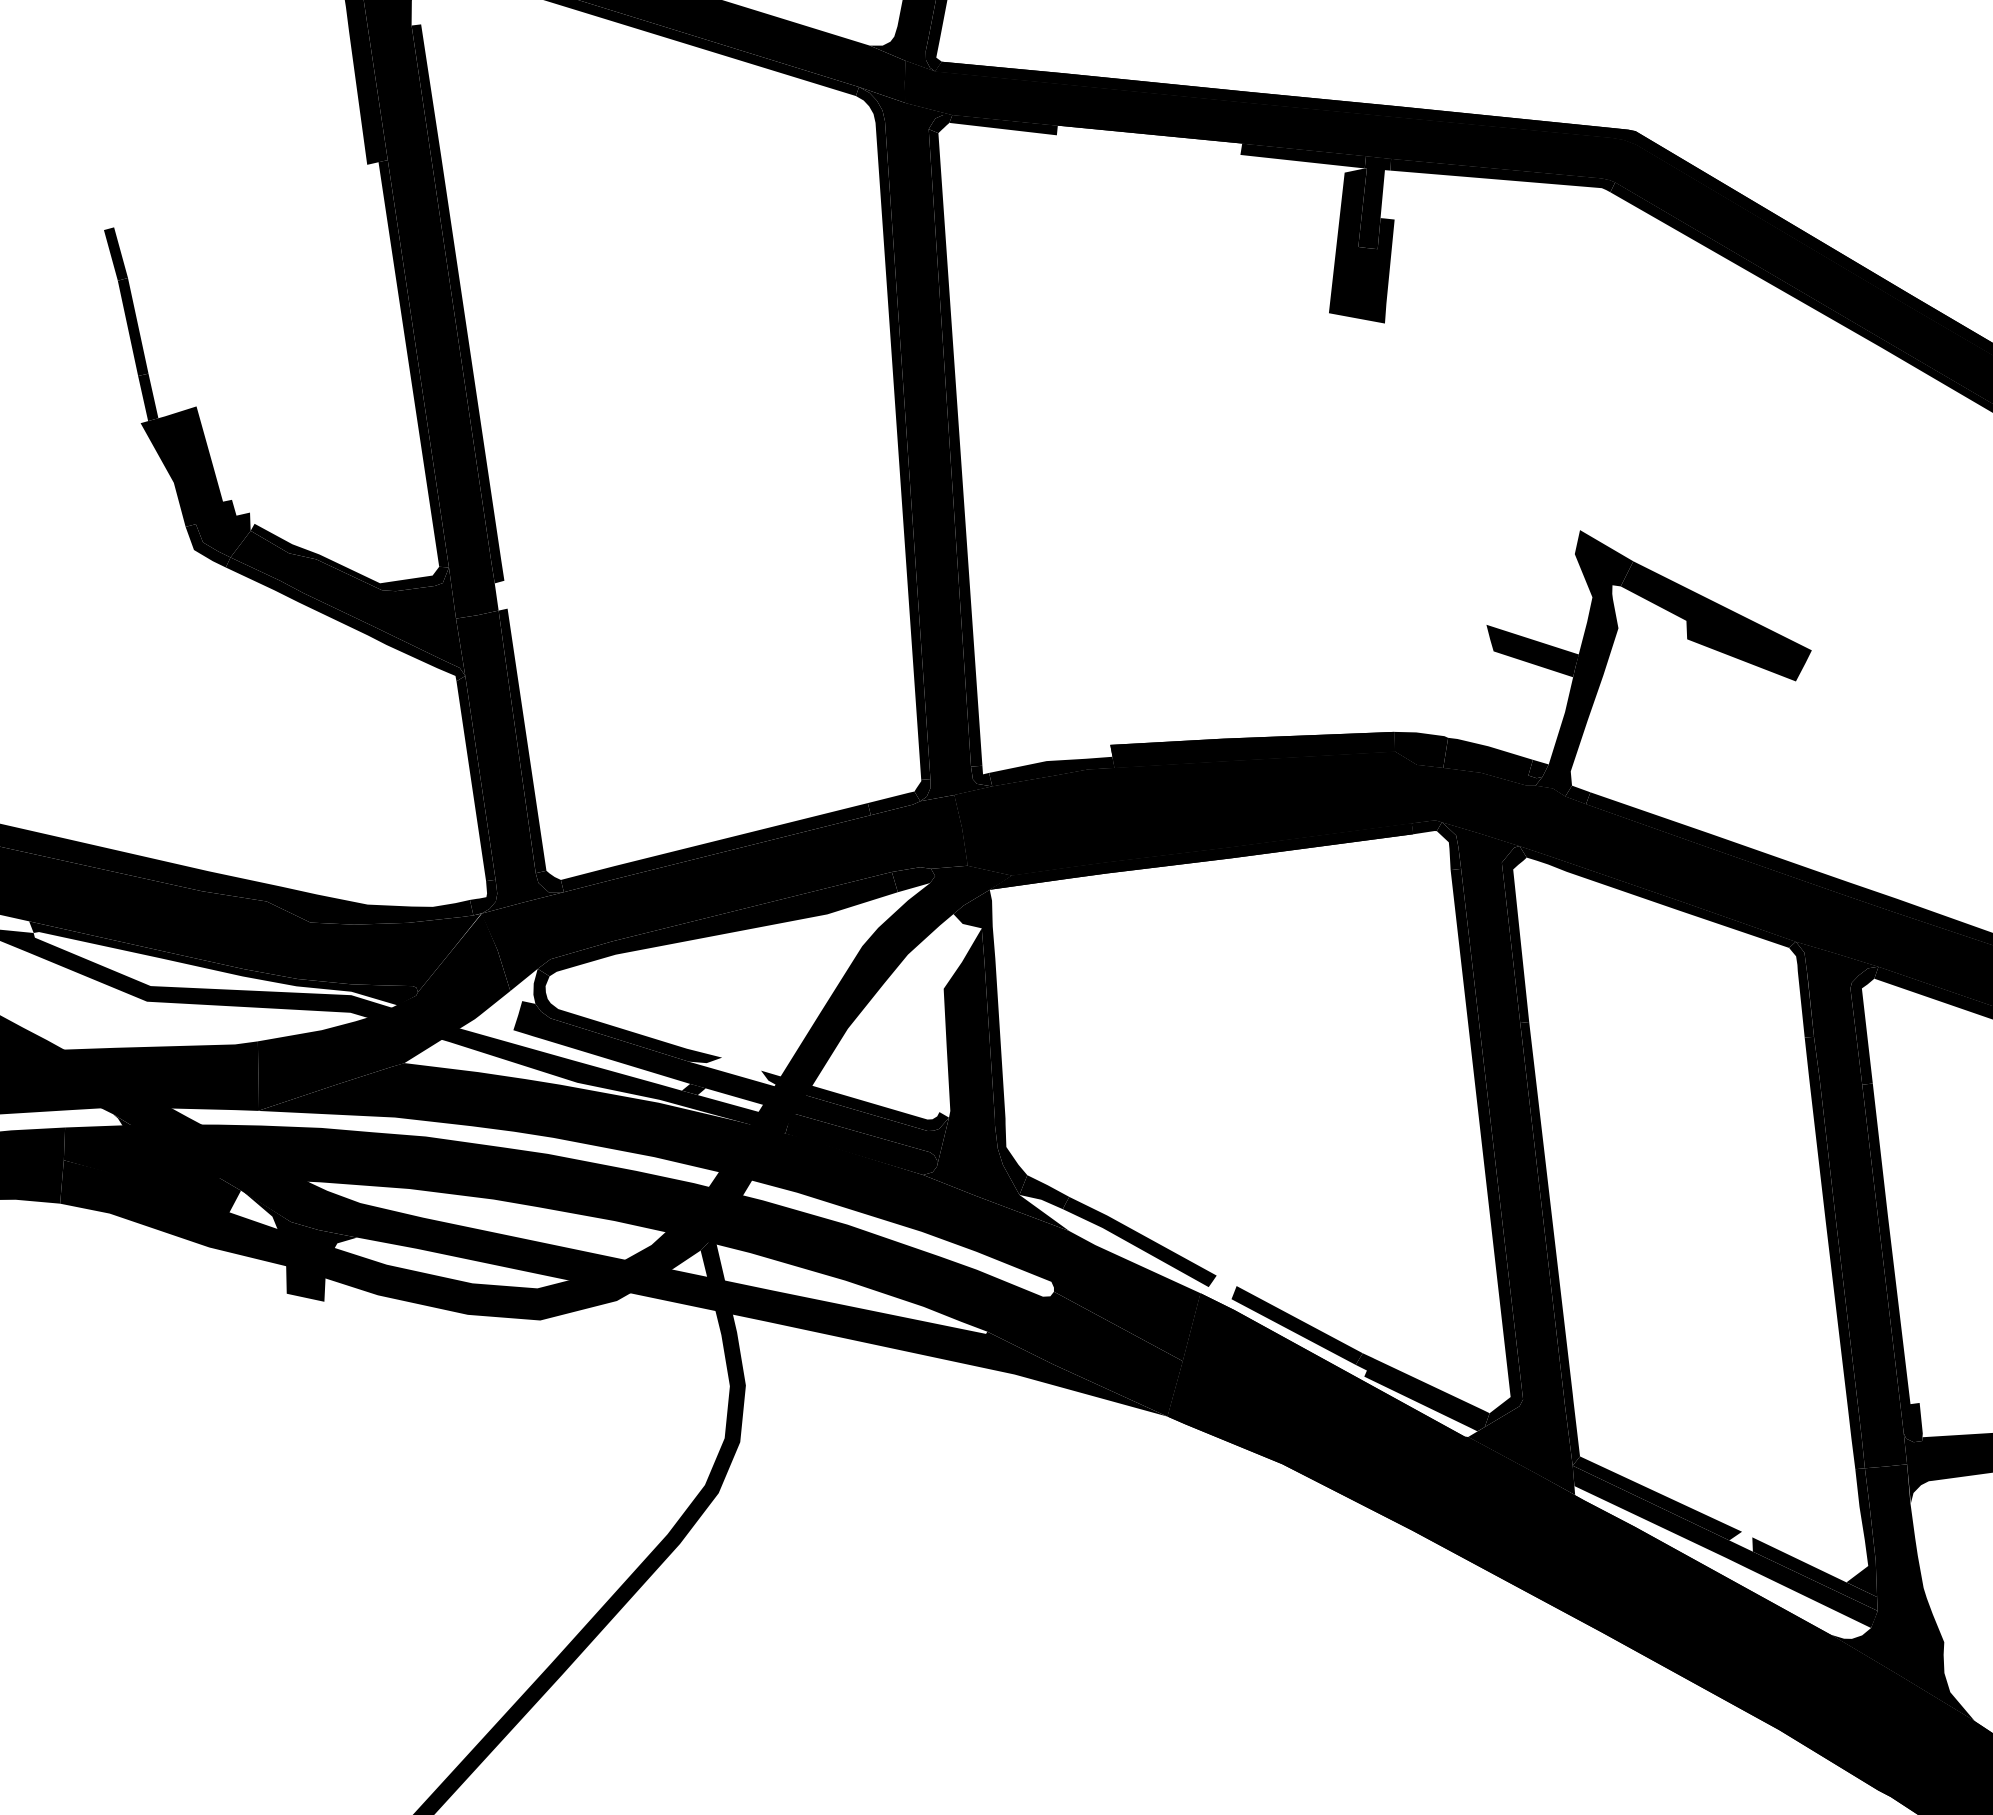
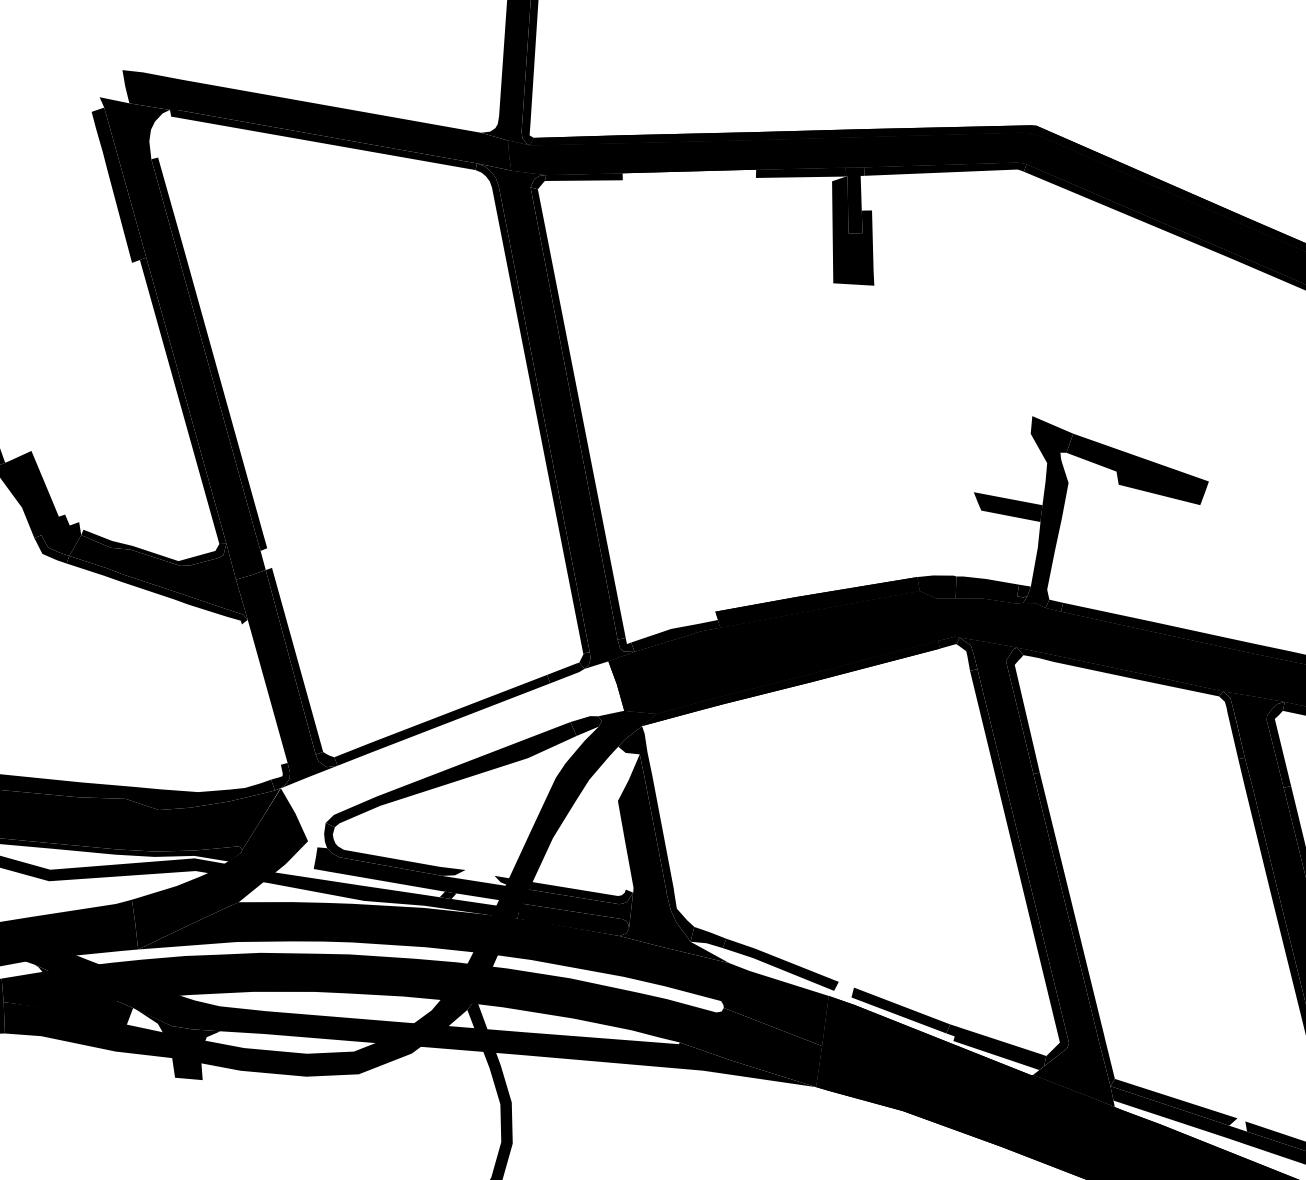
fill: (475, 778) -> (264, 692), removed
fill: (724, 893) -> (452, 752), removed

